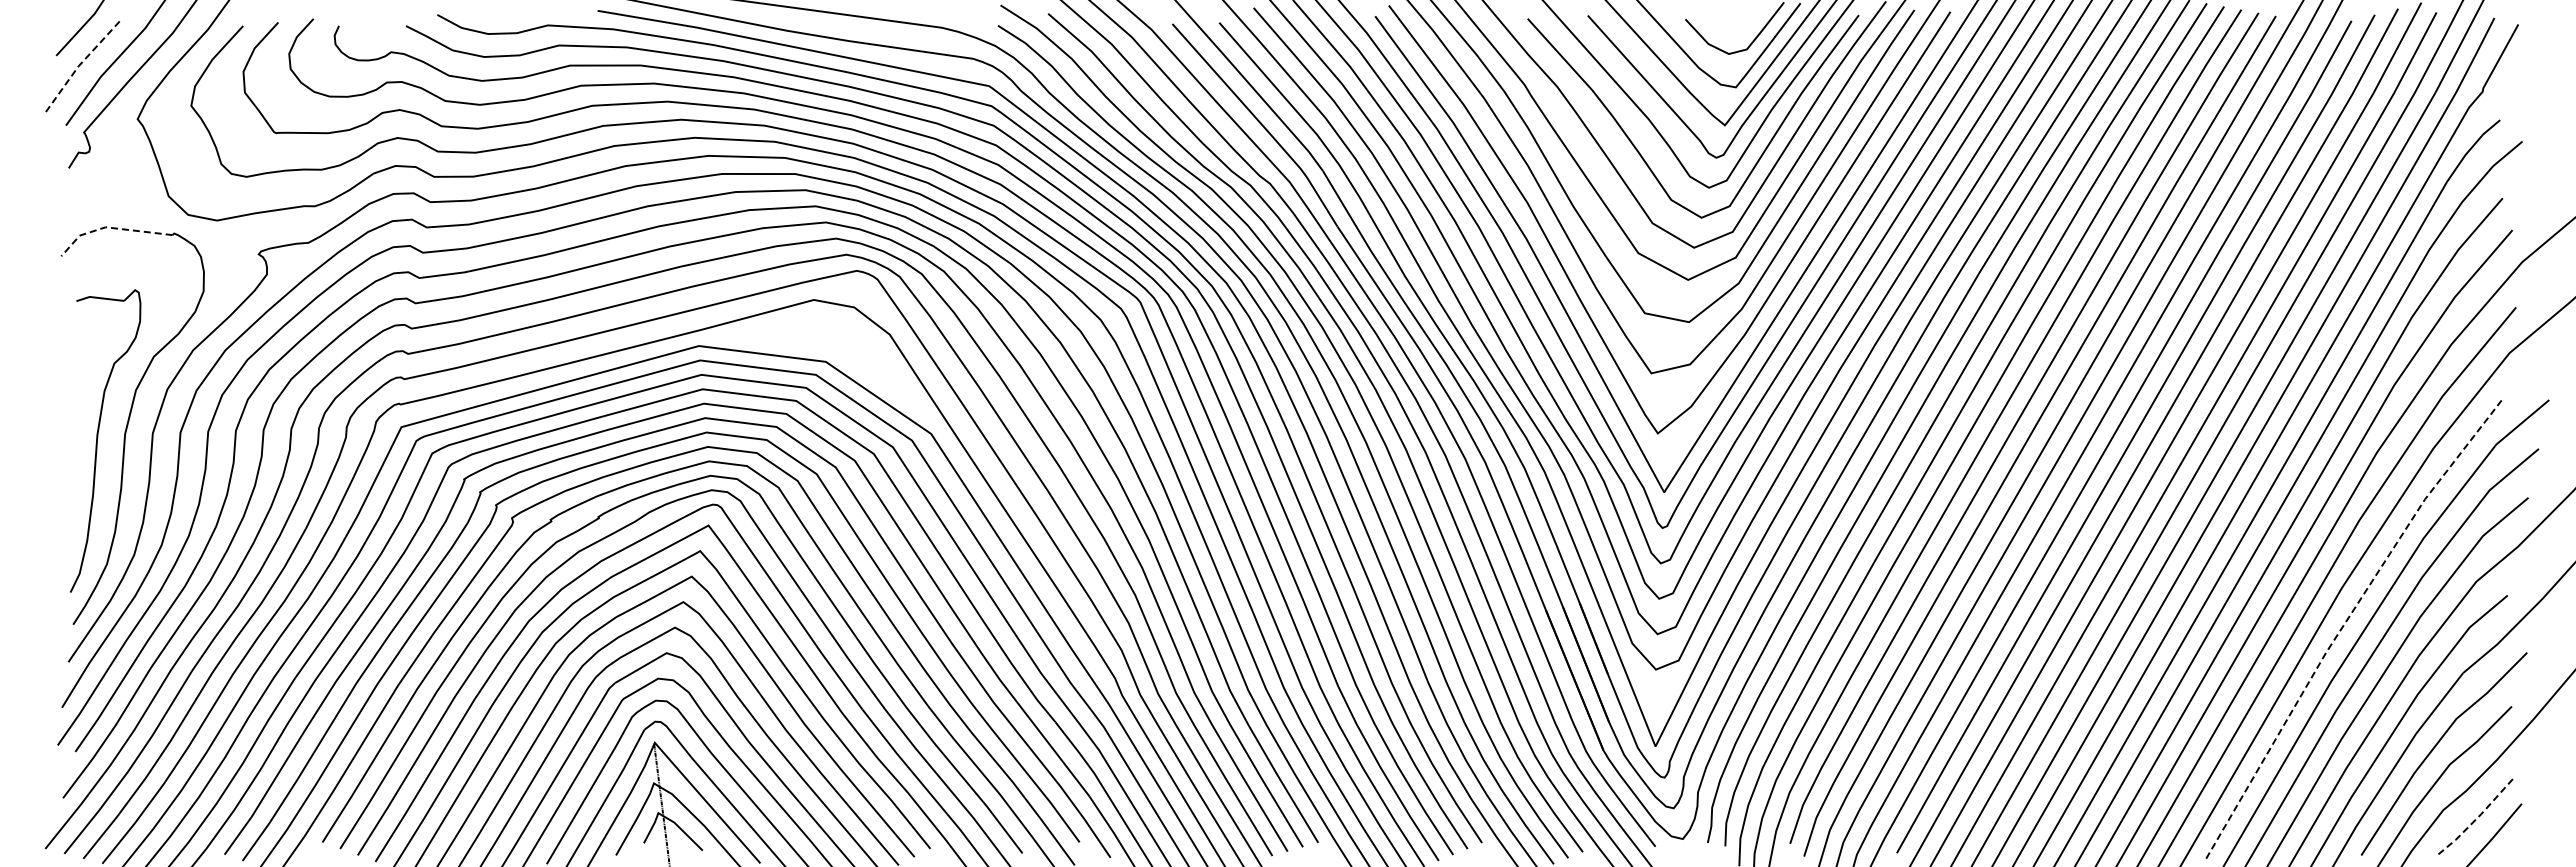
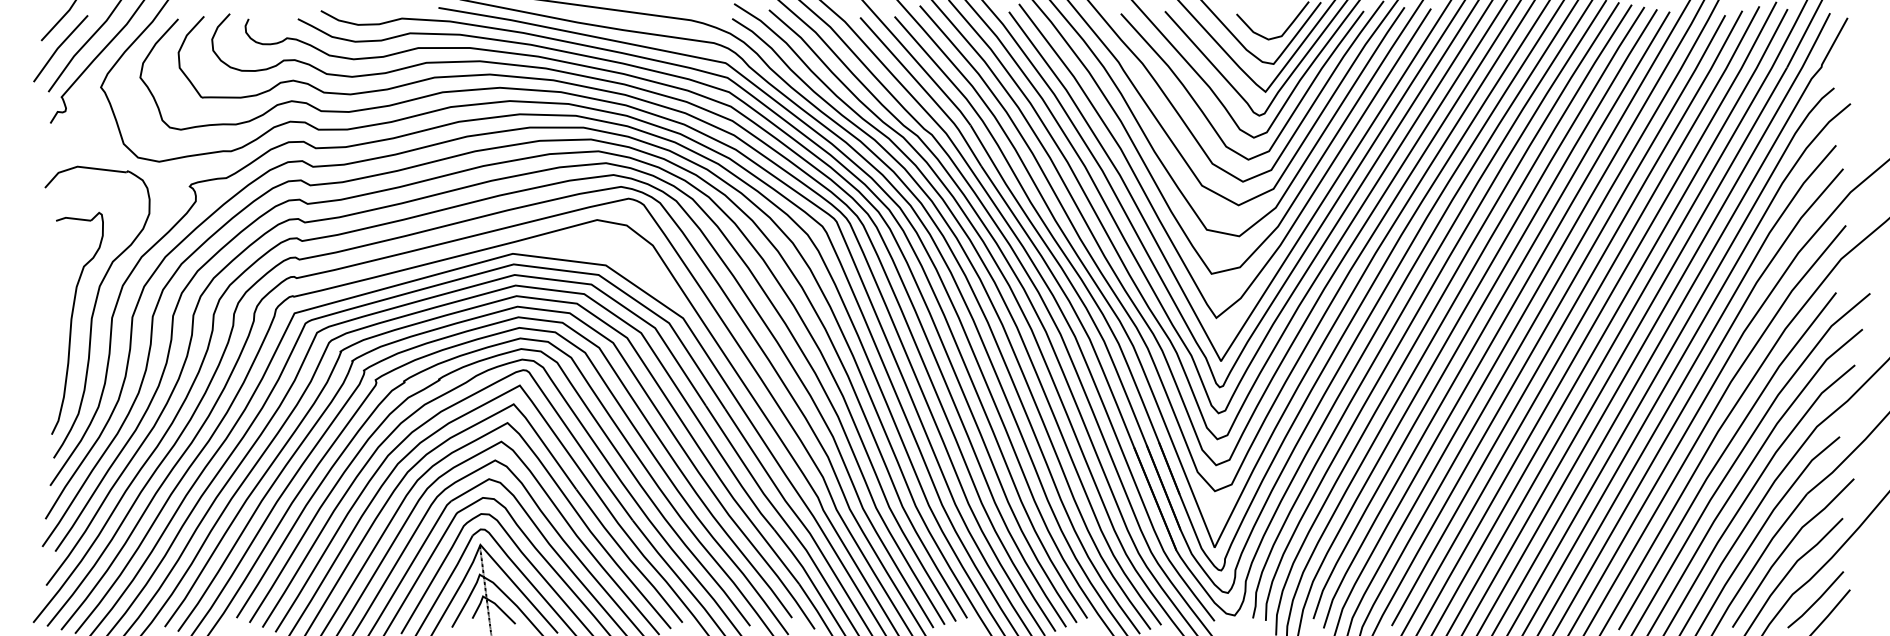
line: (79, 64) -> (58, 47), dashed -> solid
line: (110, 227) -> (81, 166), dashed -> solid
line: (2345, 622) -> (1720, 456), dashed -> solid
line: (2475, 819) -> (1816, 601), dashed -> solid

